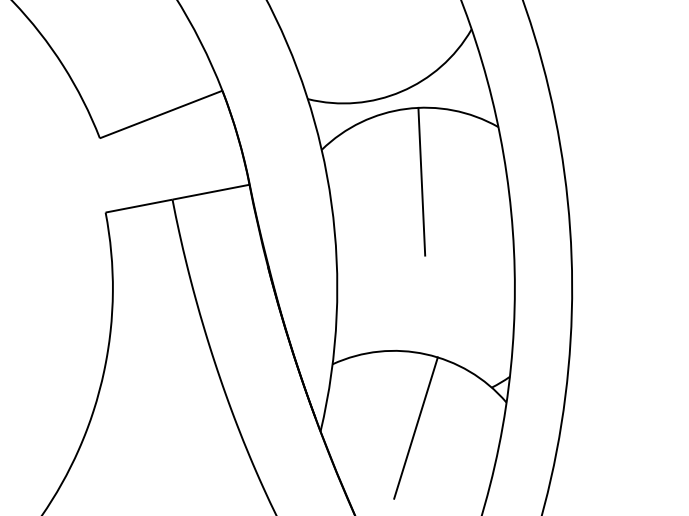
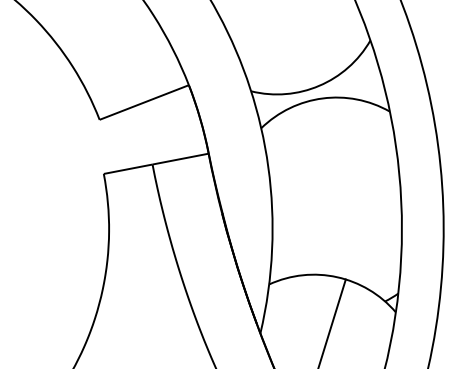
line: (421, 181) -> (333, 151), removed

